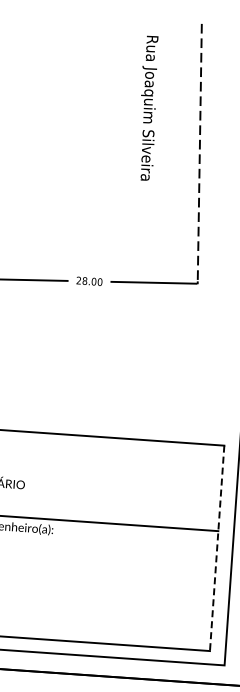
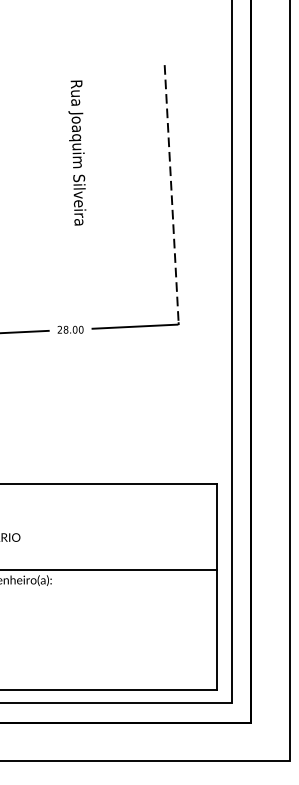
text: (148, 107) -> (77, 152), moved
line: (217, 548) -> (216, 587), dashed -> solid

